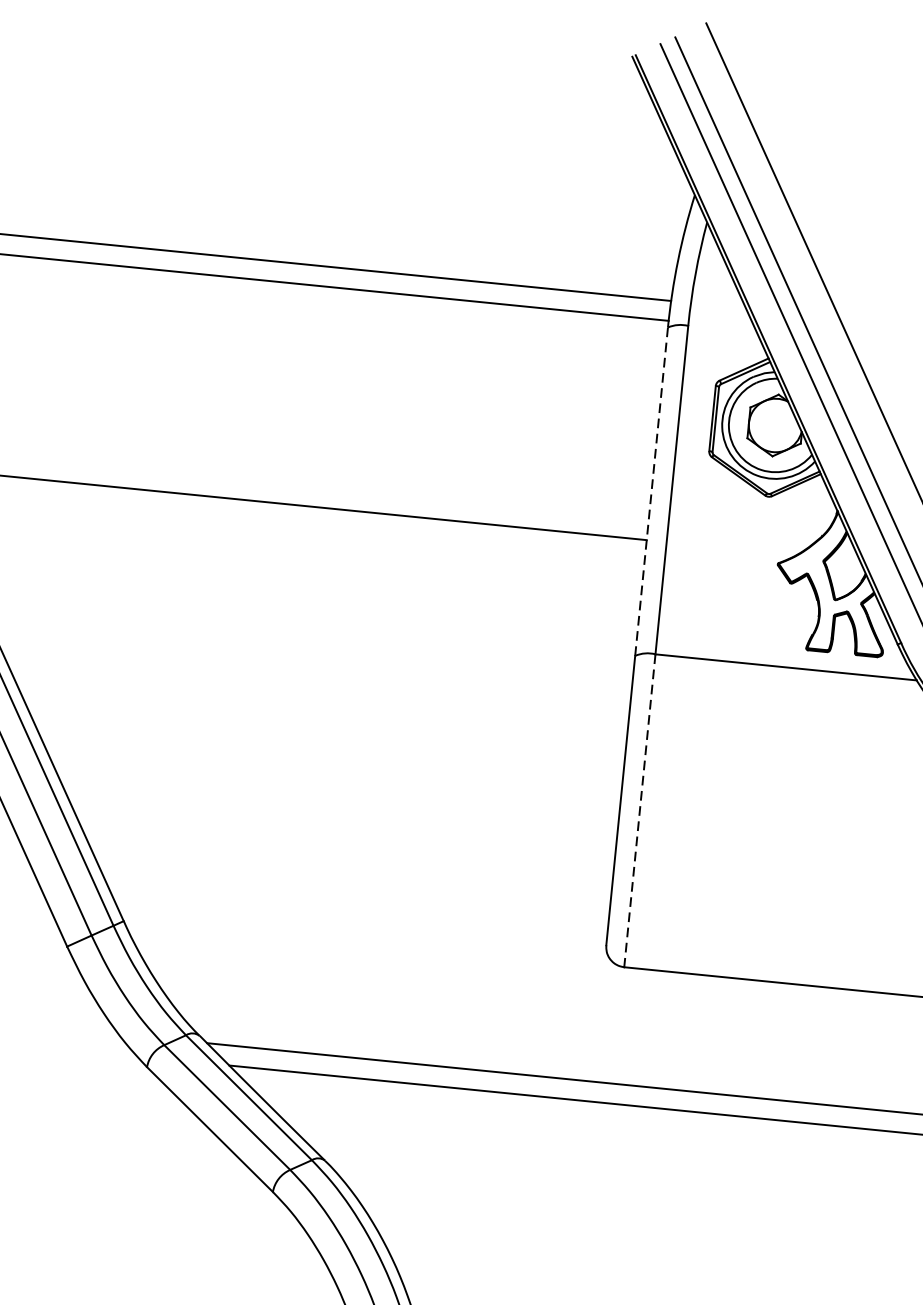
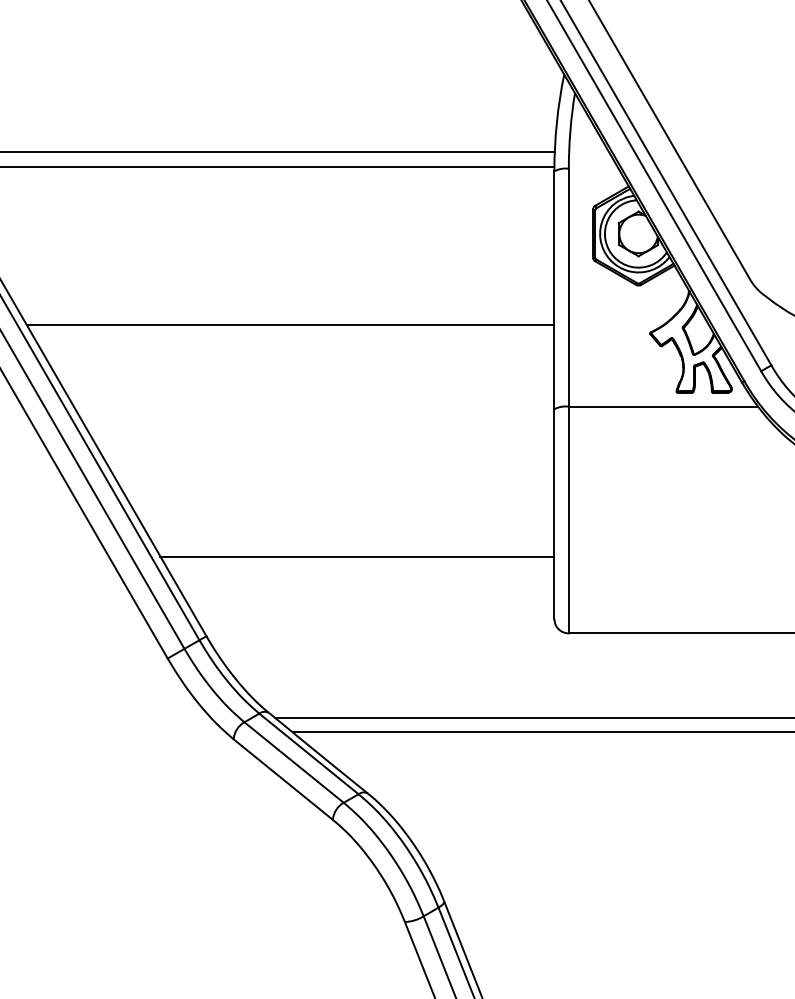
line: (651, 491) -> (554, 290), dashed -> solid
line: (639, 811) -> (568, 520), dashed -> solid
line: (343, 831) -> (357, 556), added

